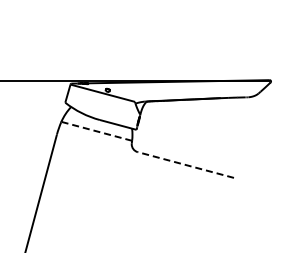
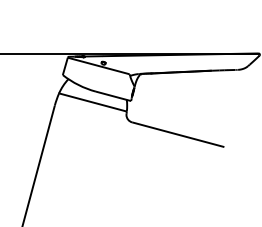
line: (96, 131) -> (92, 102), dashed -> solid
line: (185, 165) -> (177, 135), dashed -> solid

